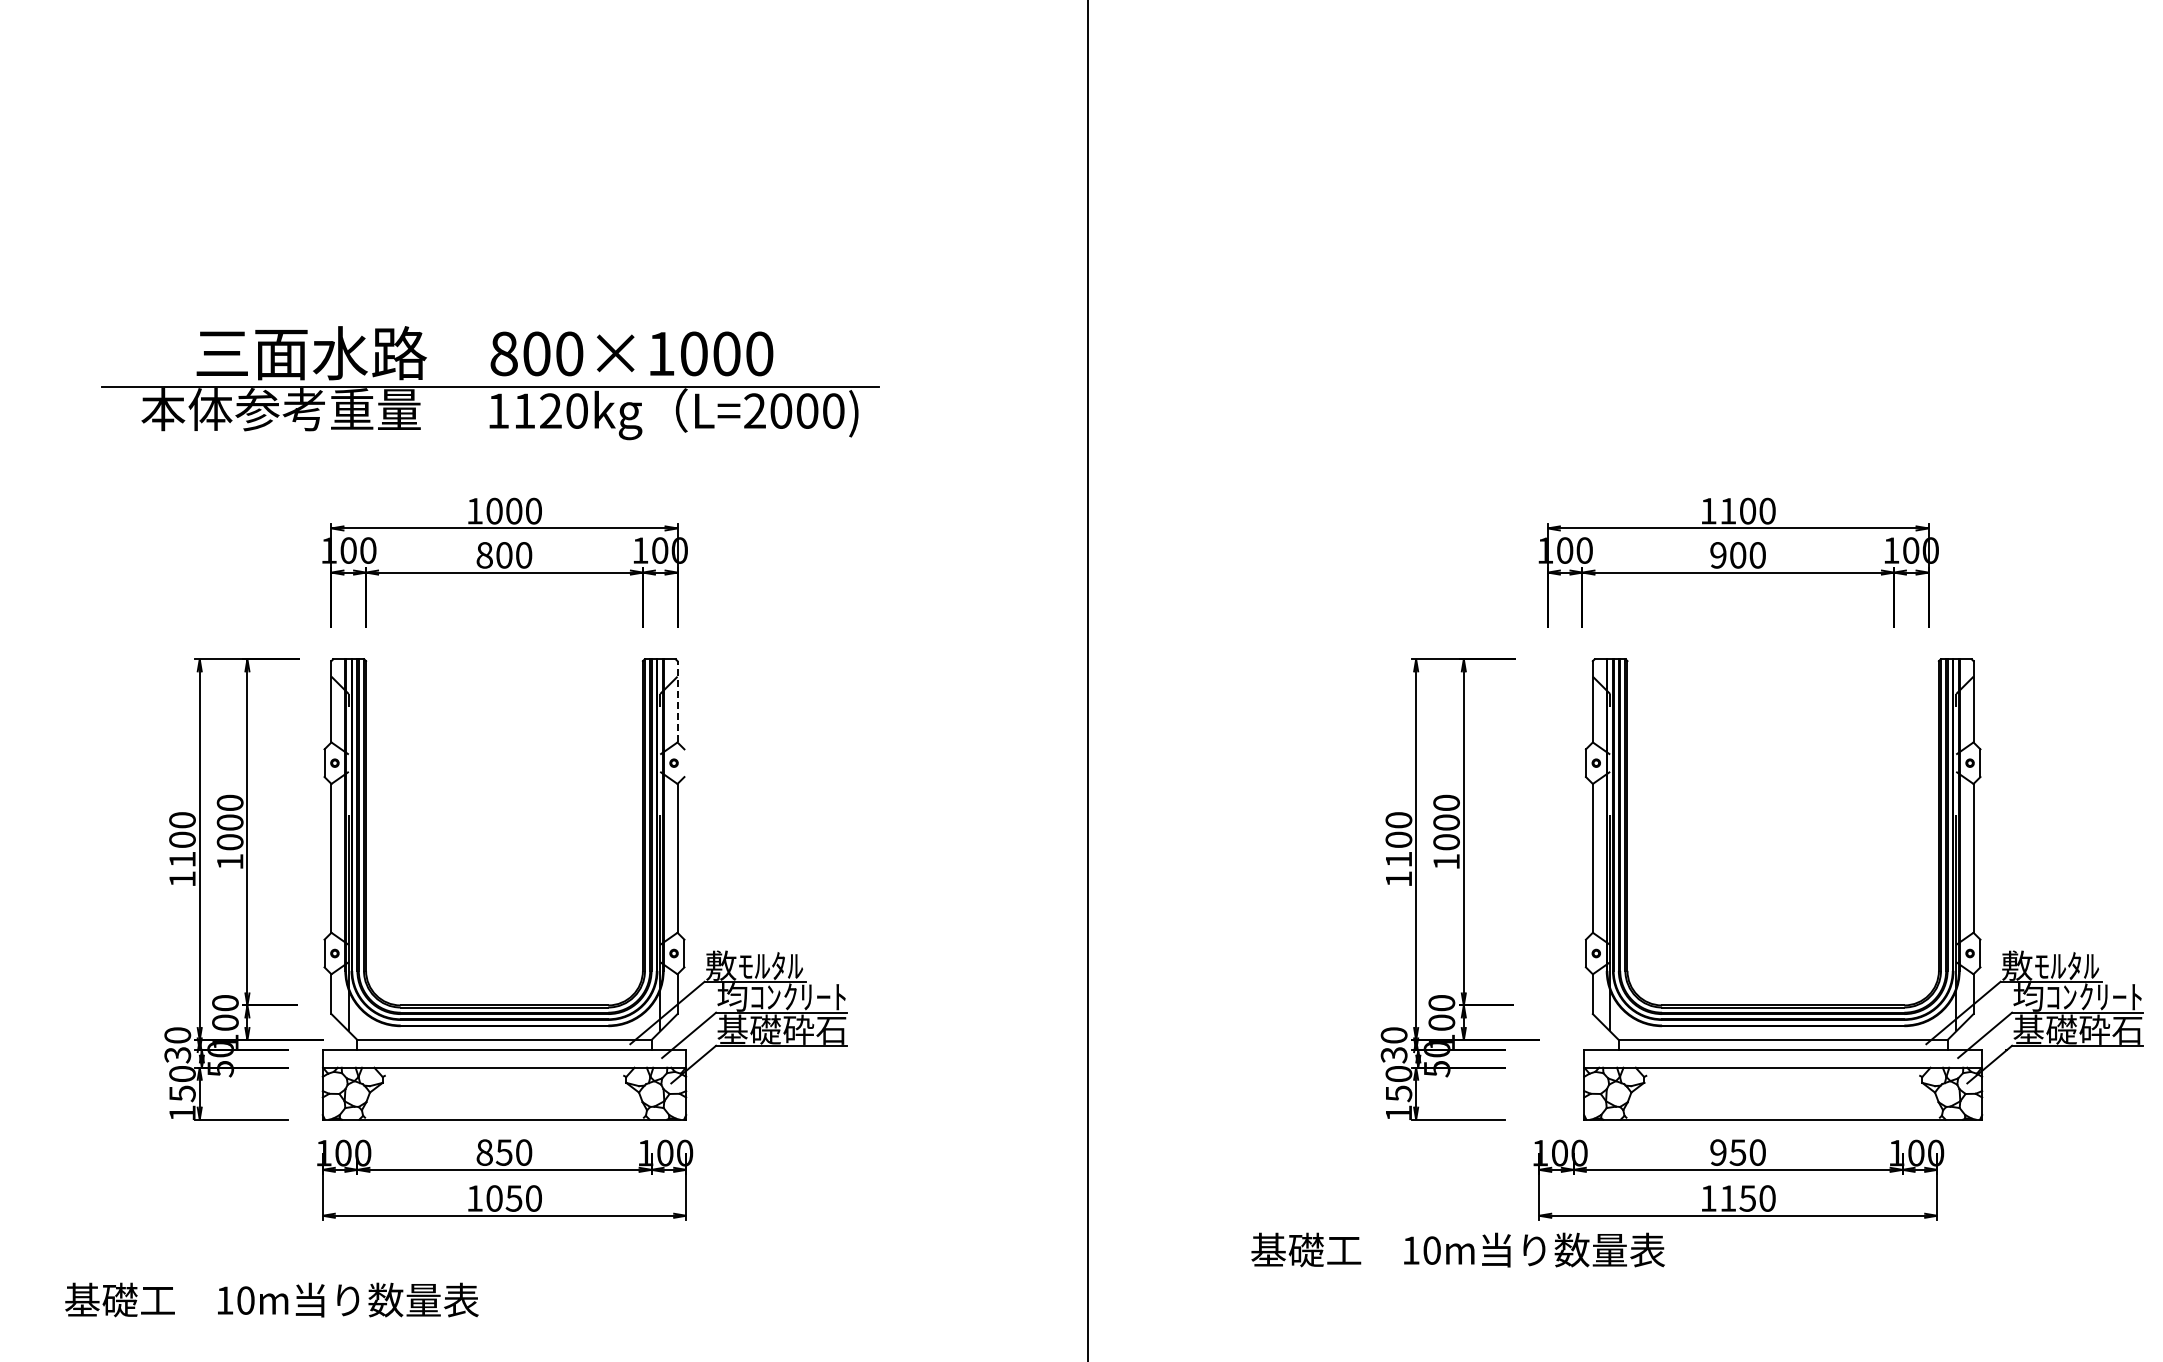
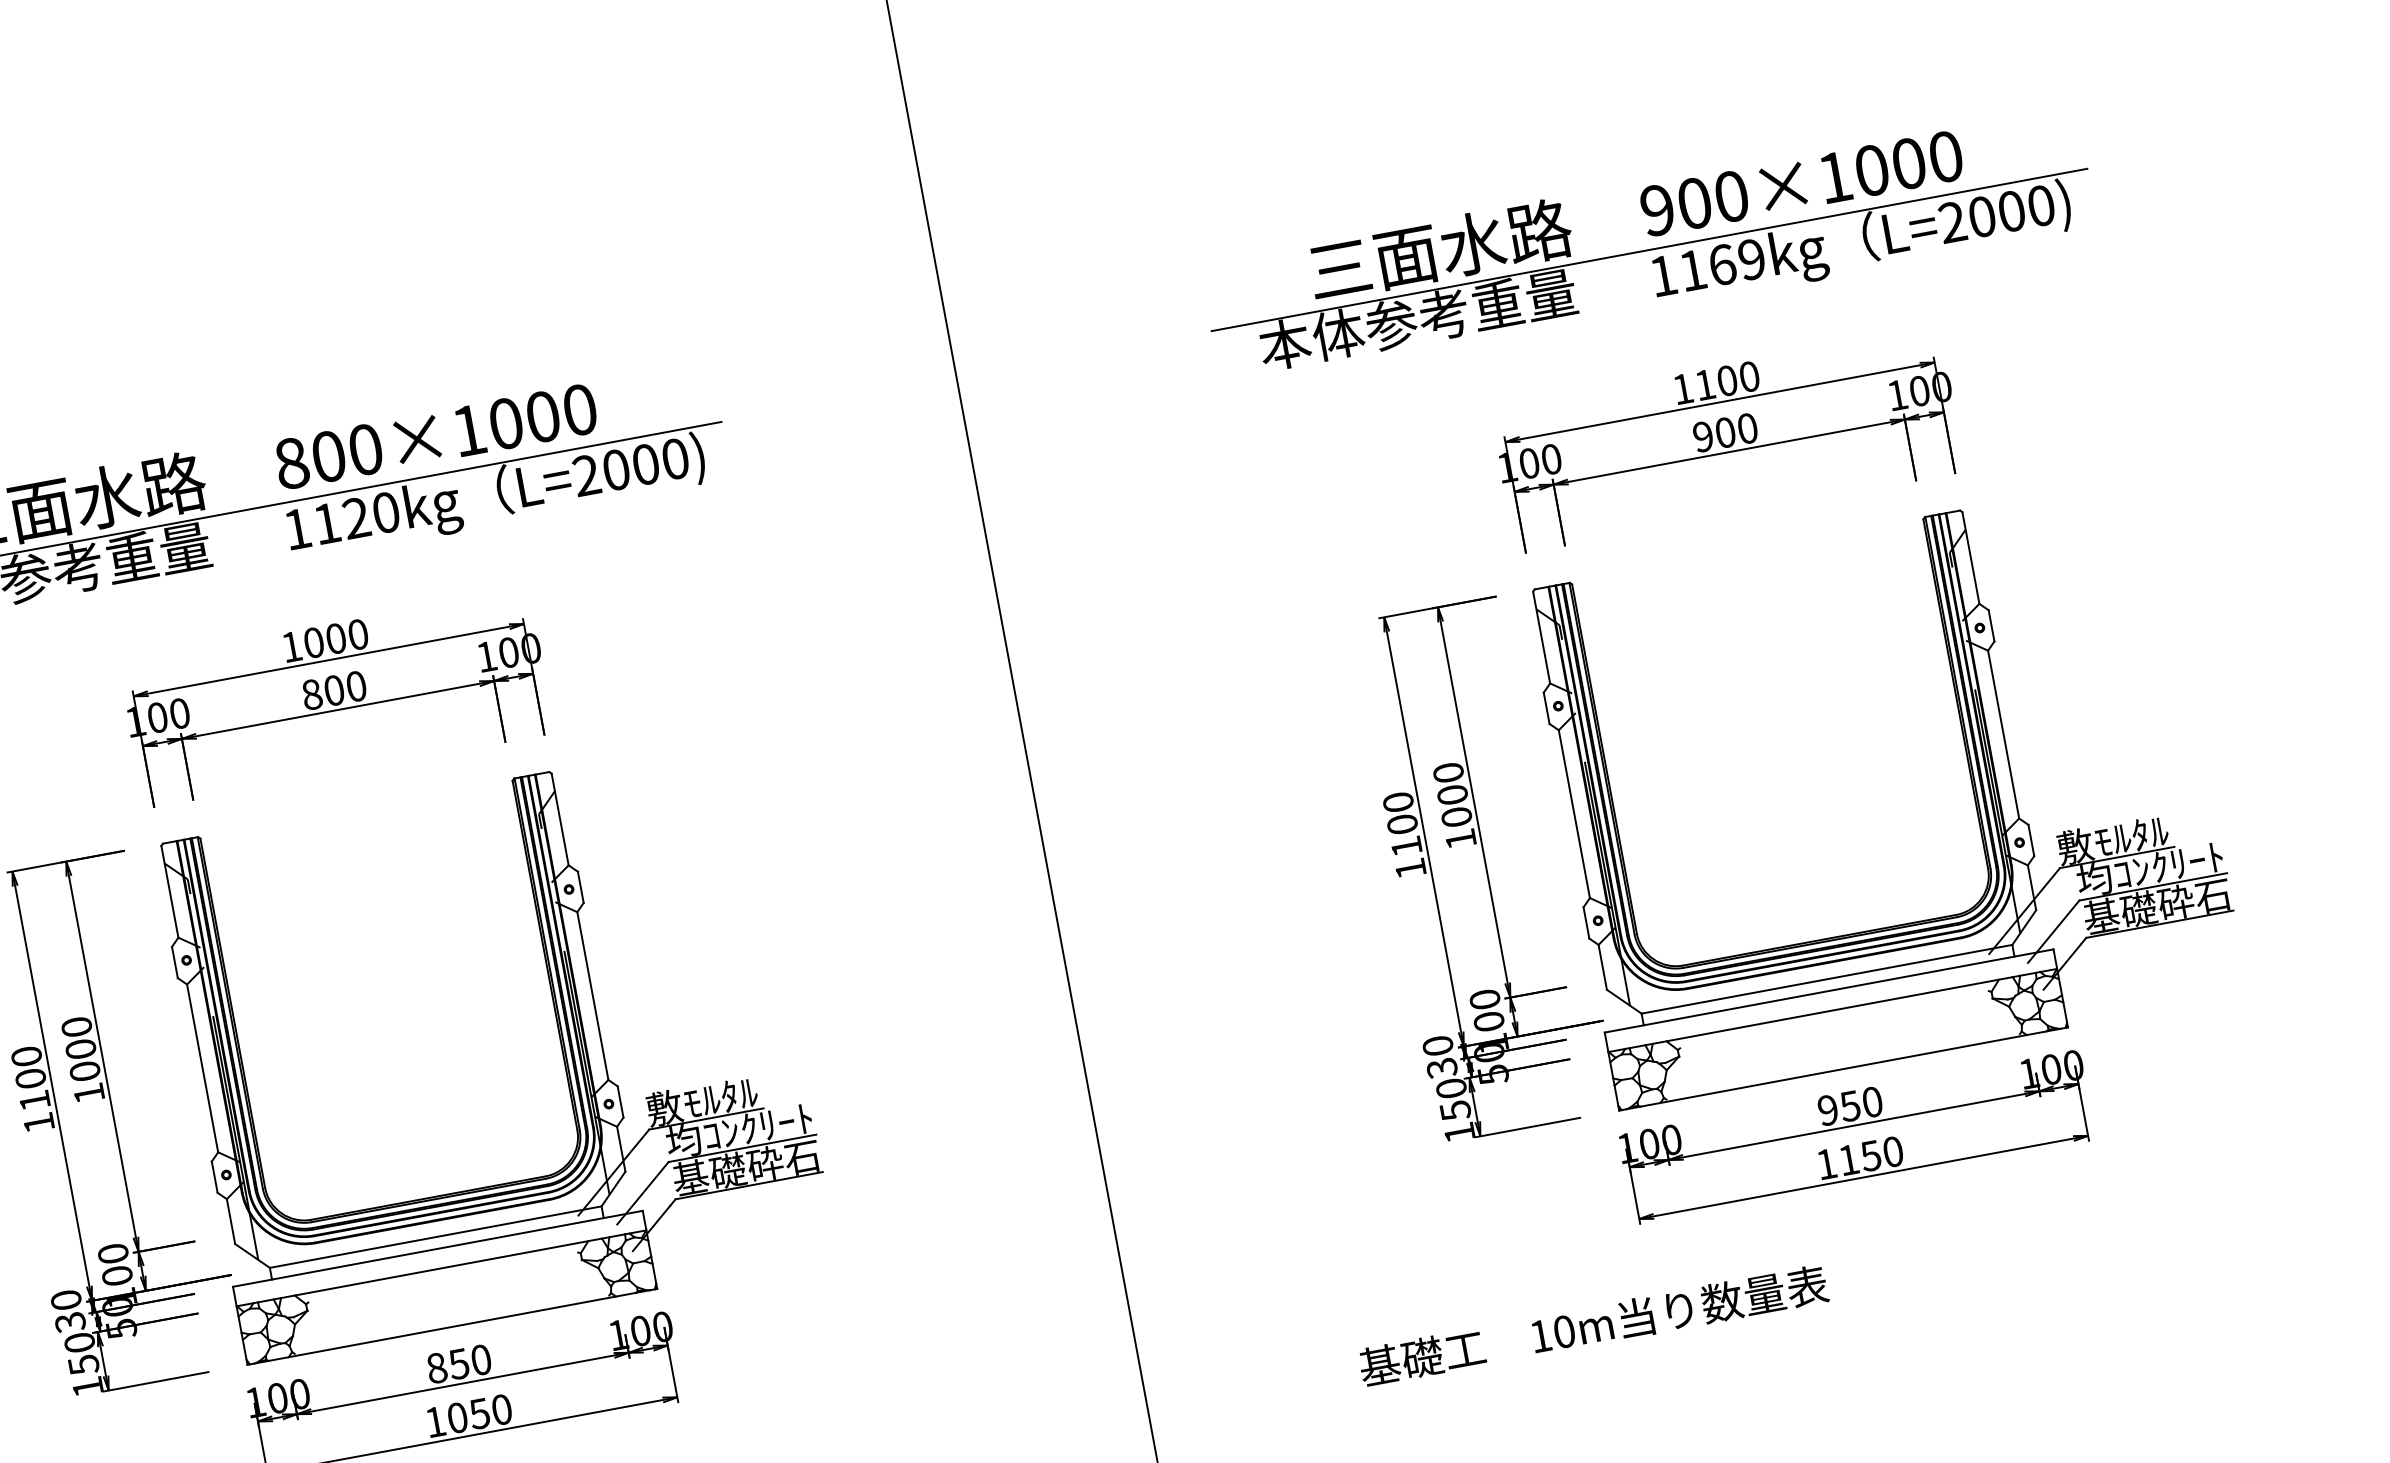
part: (1701, 383) -> (1648, 246), added
line: (677, 701) -> (560, 819), dashed -> solid
line: (684, 763) -> (580, 887), added
part: (1938, 889) -> (1970, 777), moved
text: (1457, 1249) -> (1592, 1325), moved

